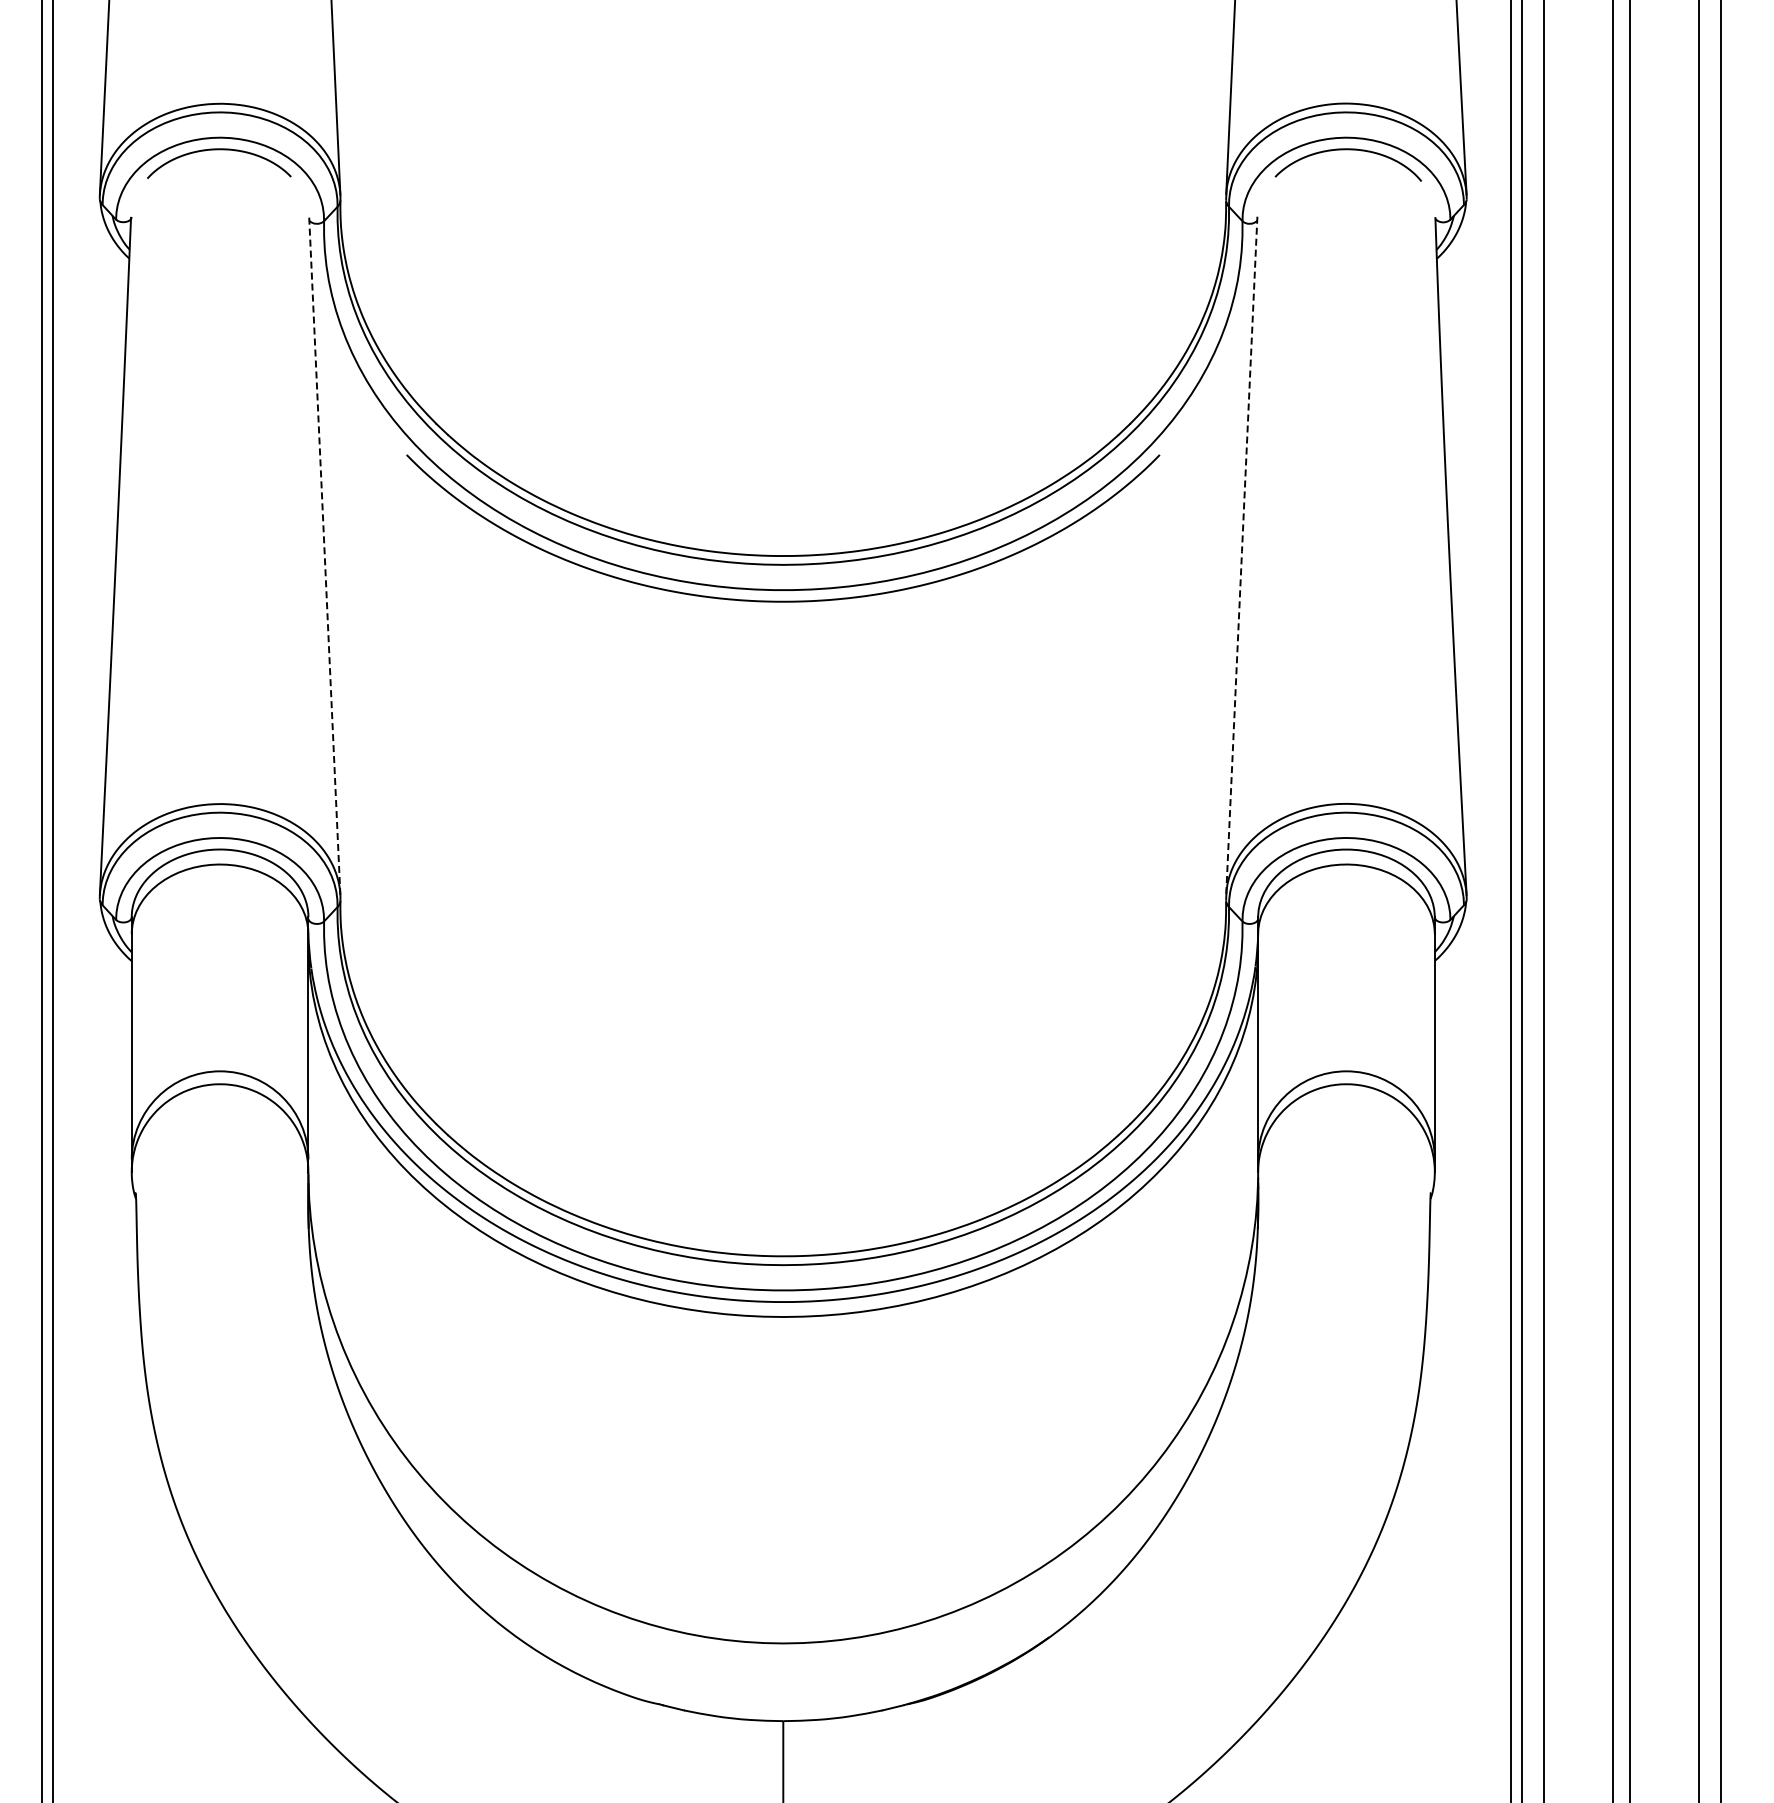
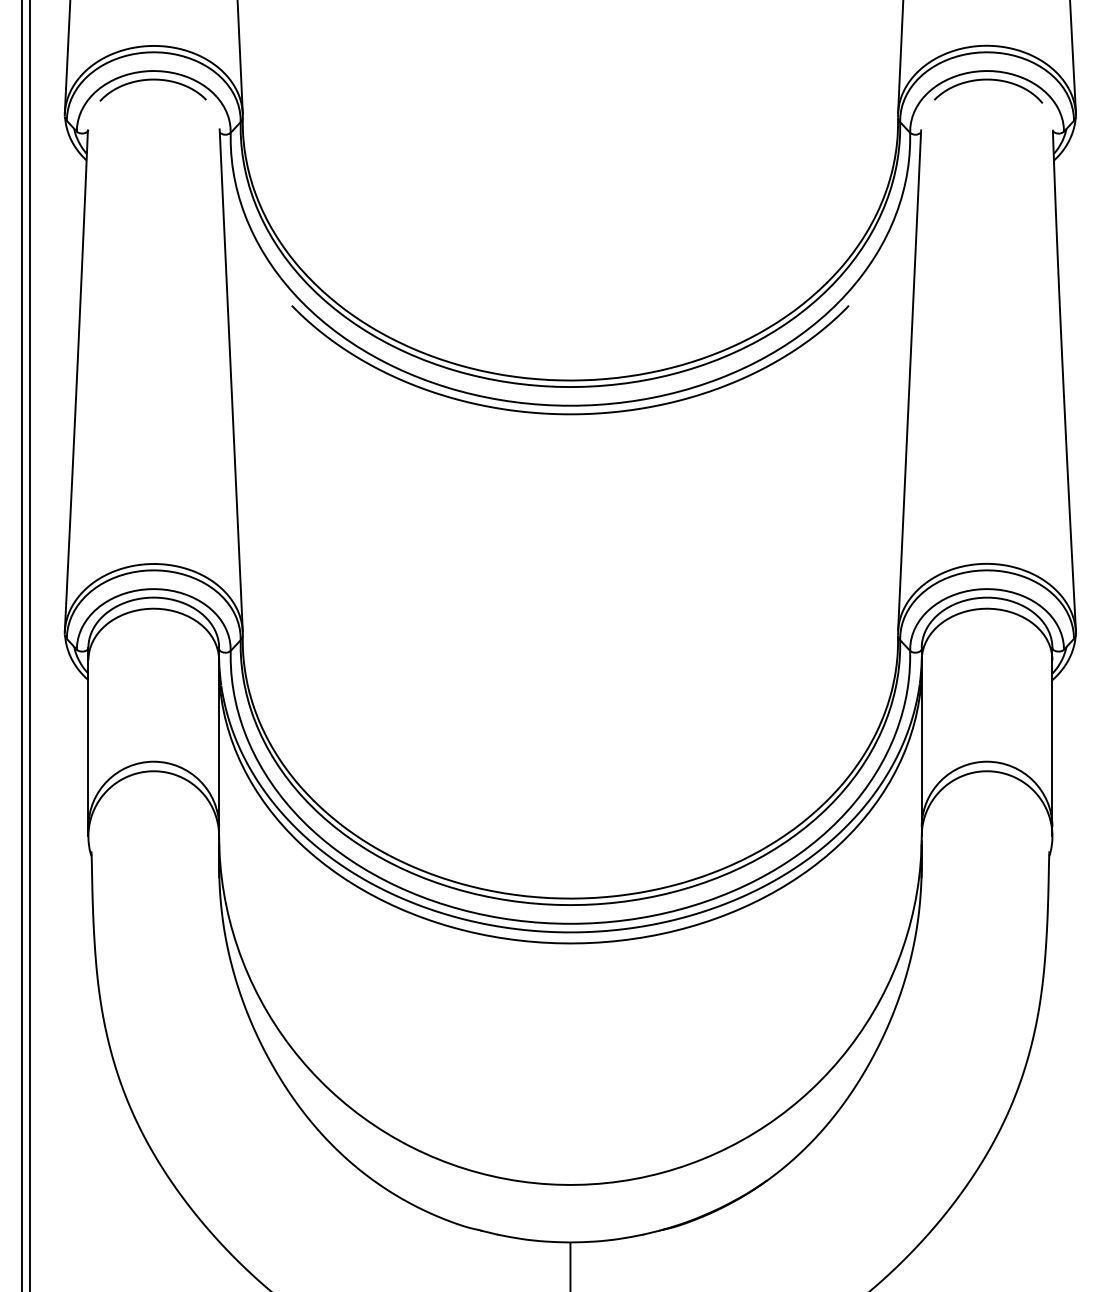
line: (324, 555) -> (231, 380), dashed -> solid
line: (1241, 556) -> (909, 380), dashed -> solid

